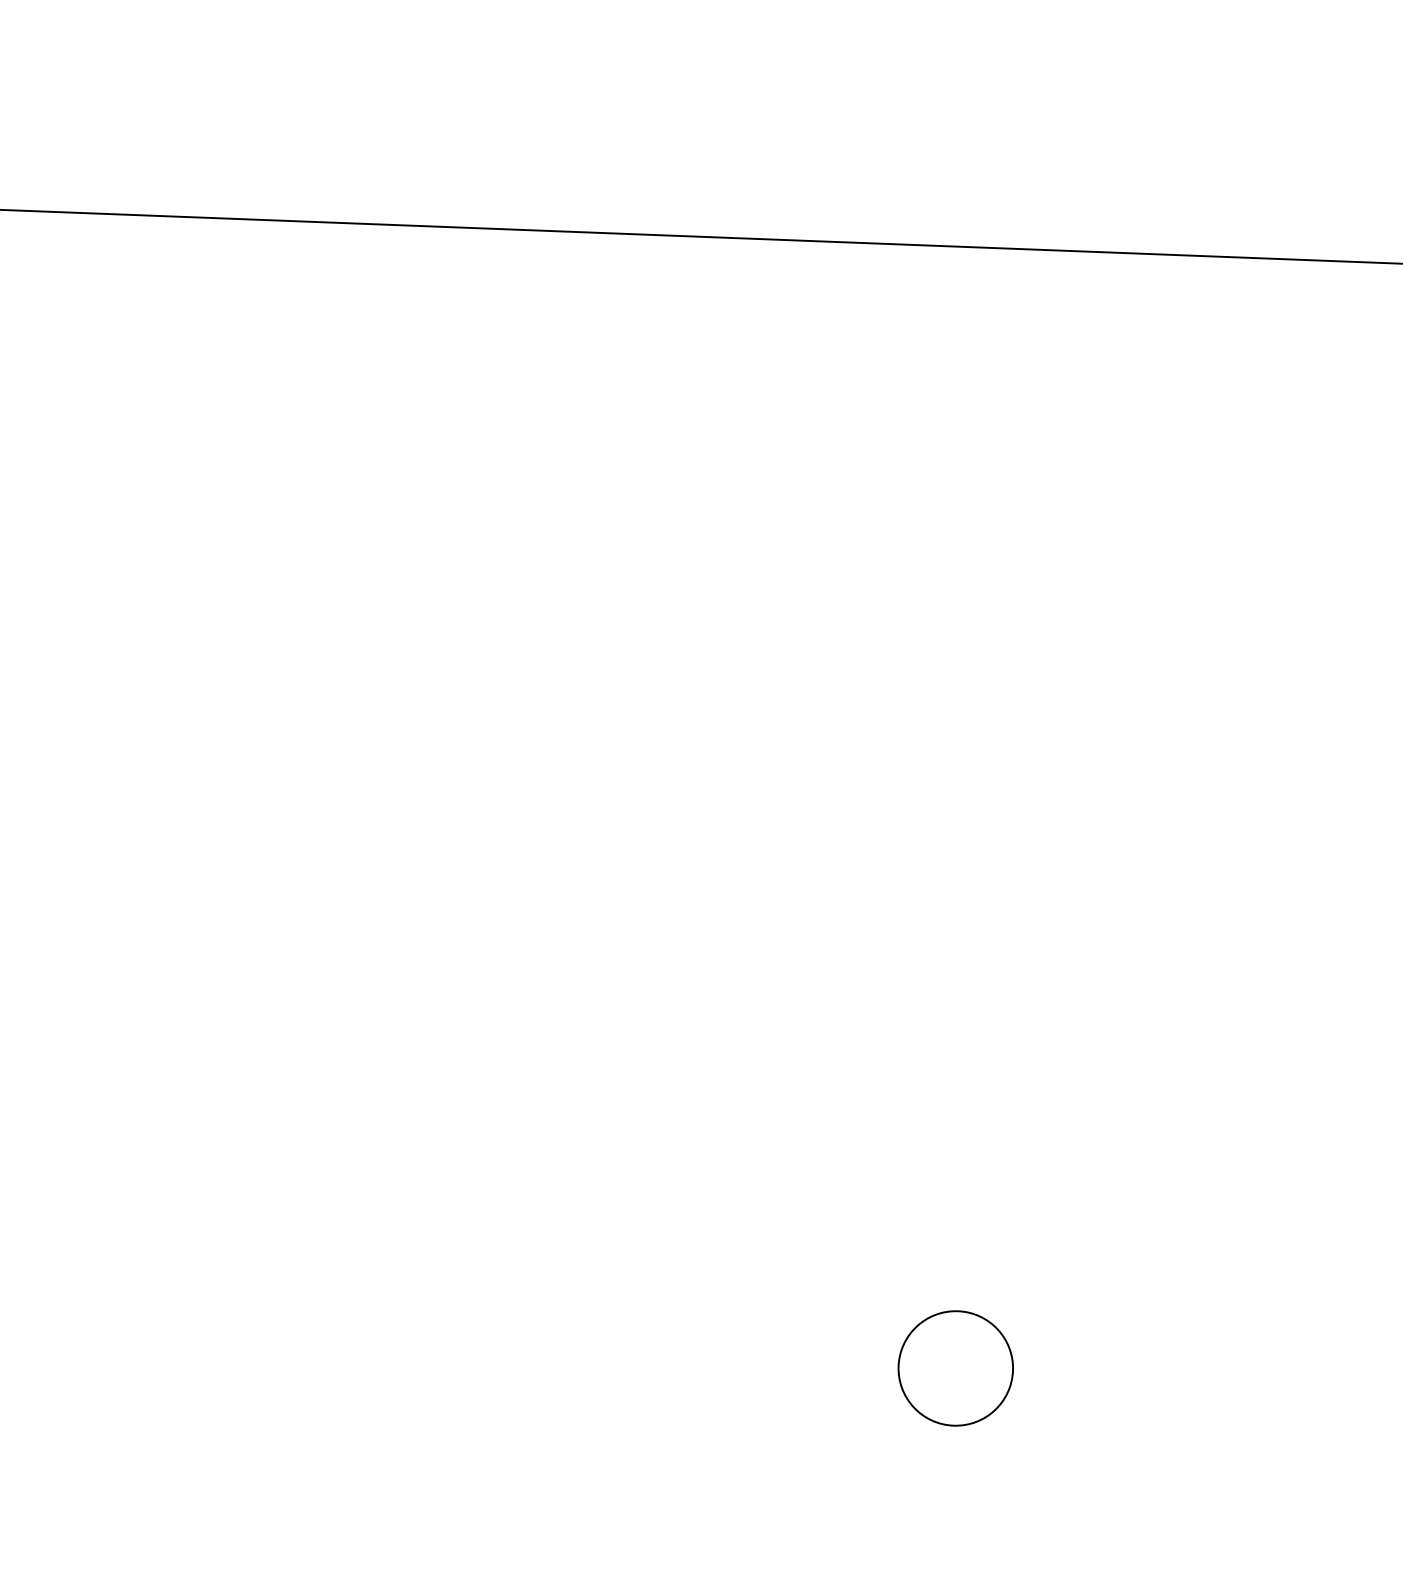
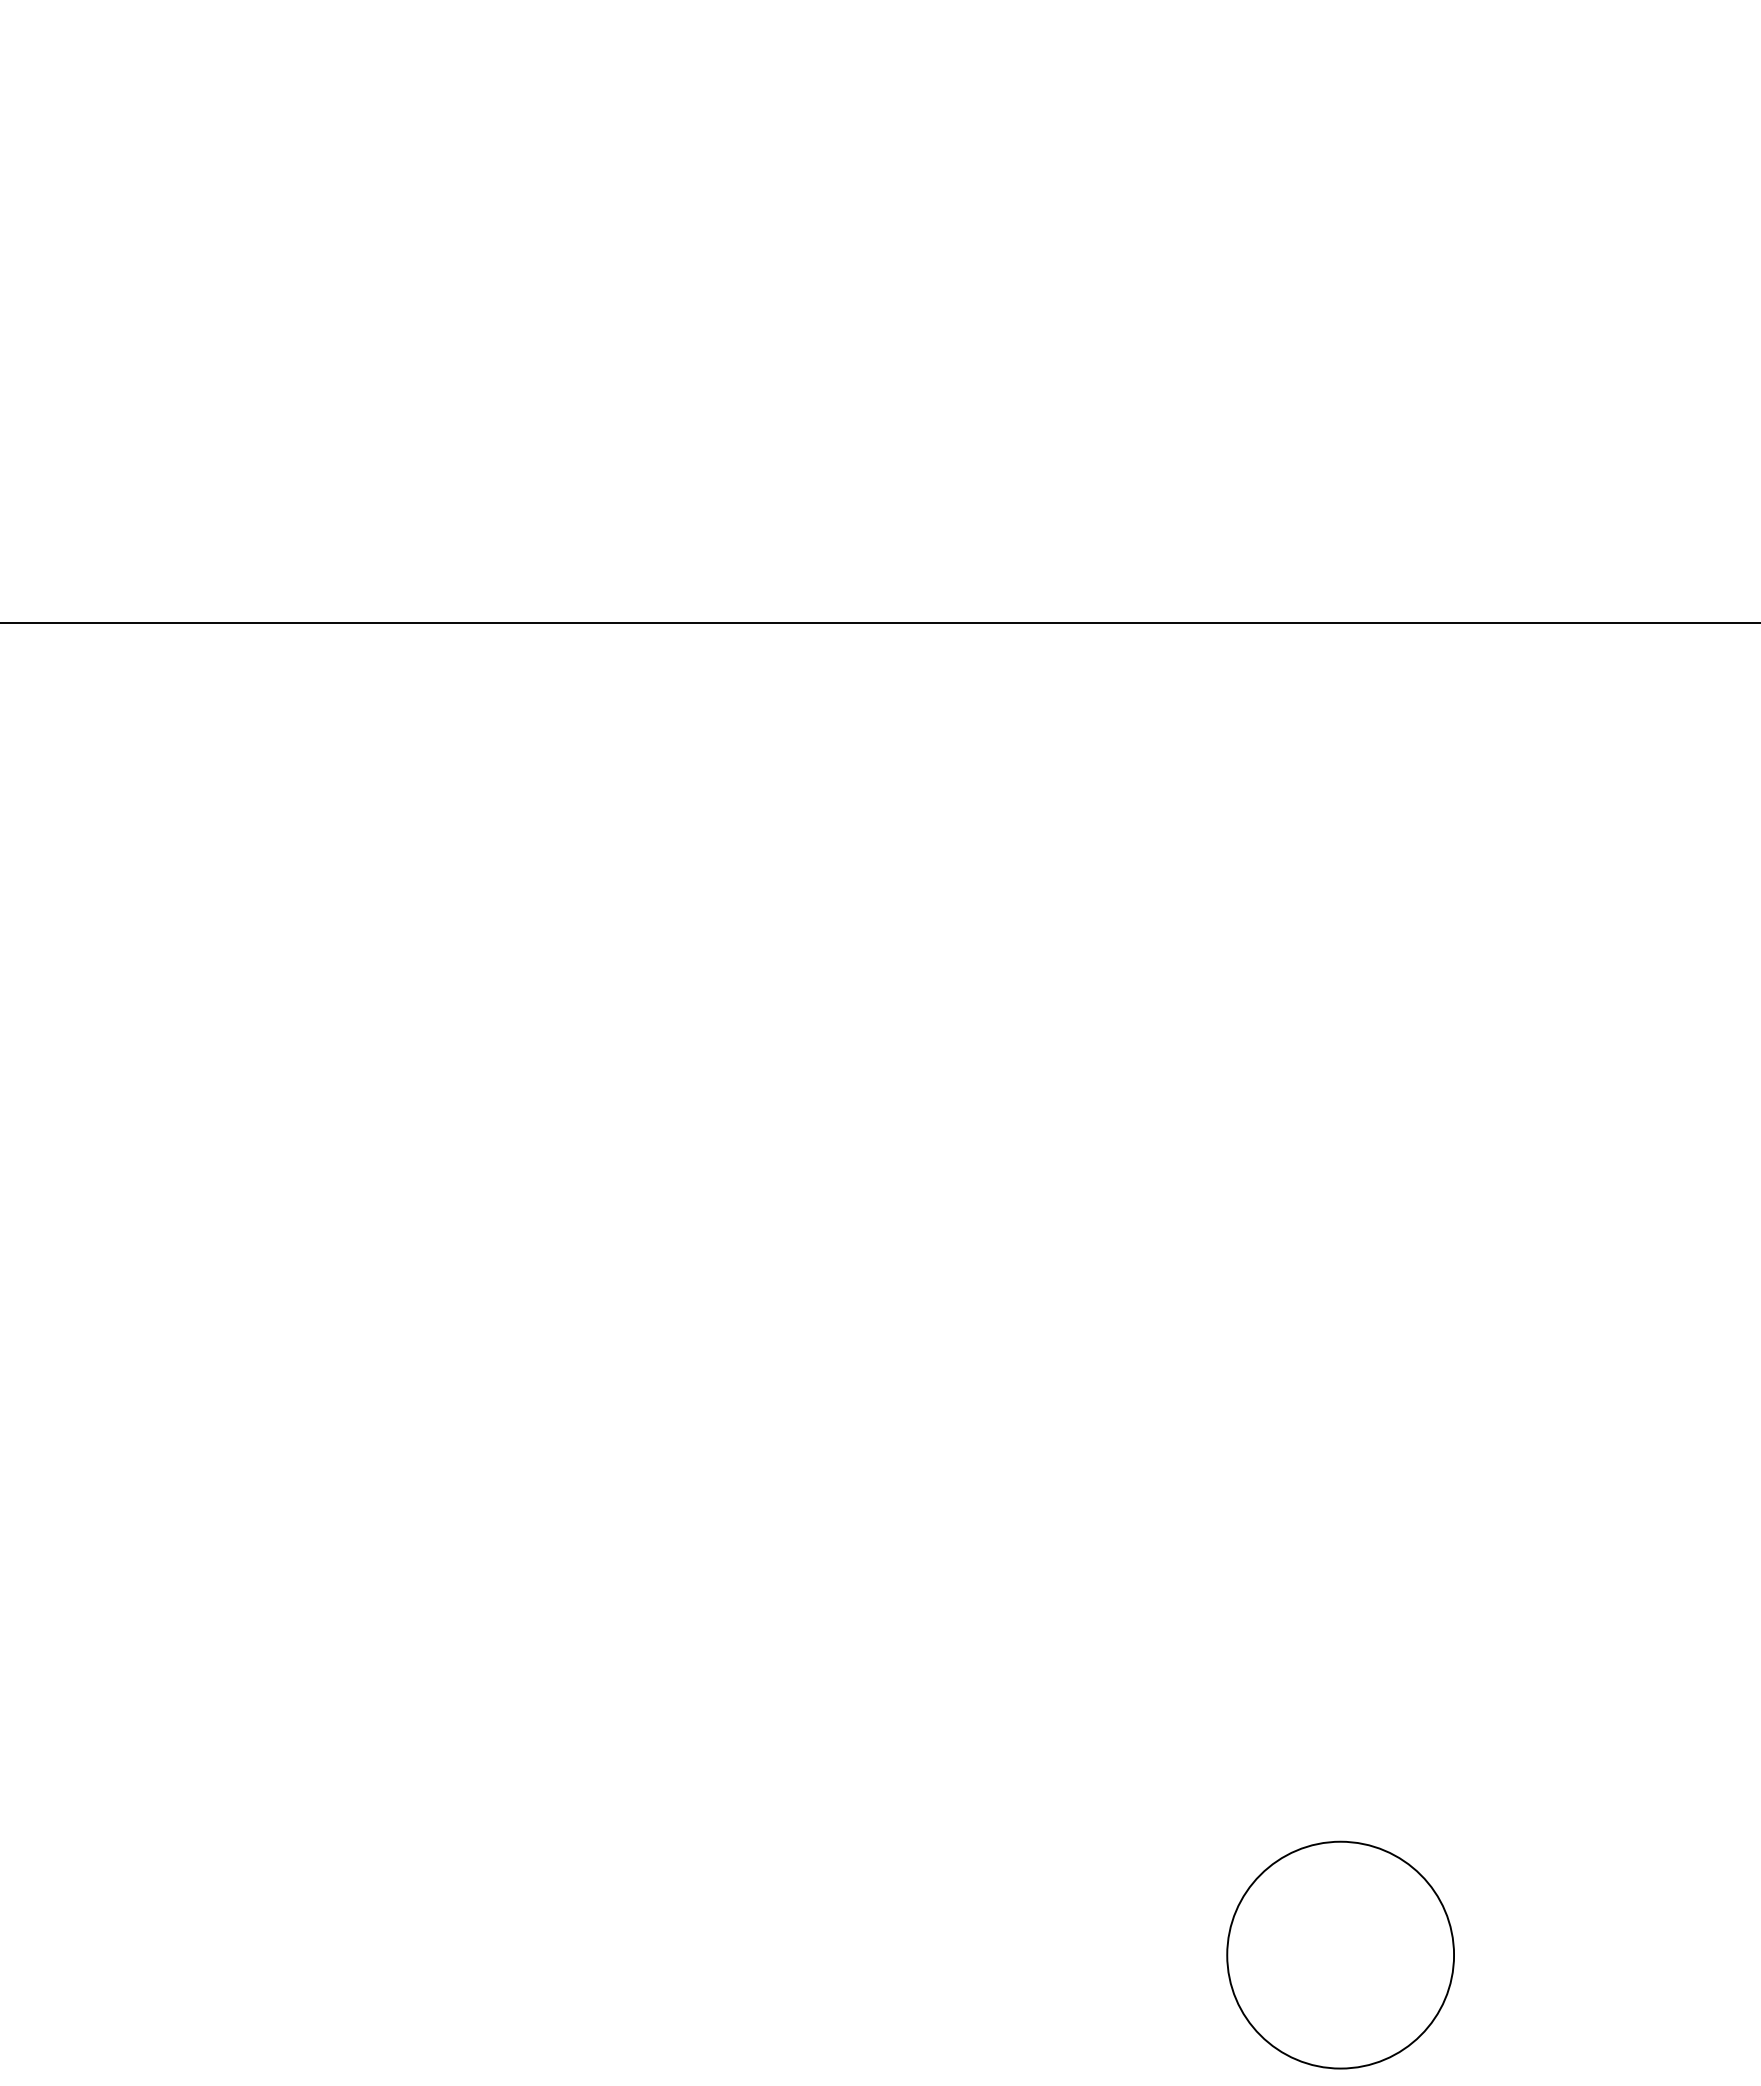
circle: (955, 1367) -> (1340, 1954), size x1.67

